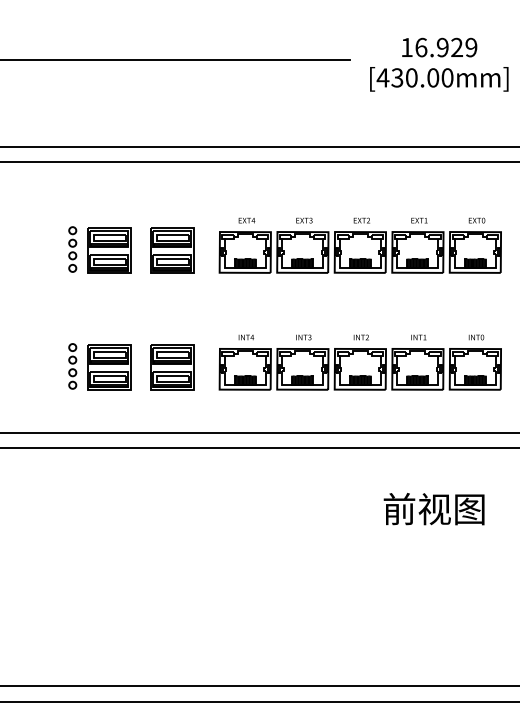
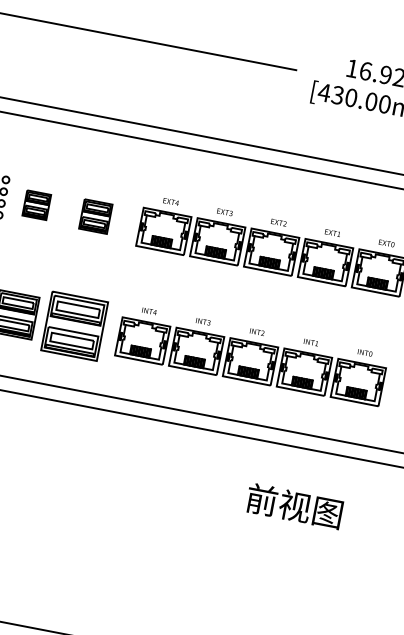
part: (109, 250) -> (36, 205), size x0.6
part: (172, 250) -> (95, 216), size x0.7
part: (172, 367) -> (74, 326), size x1.4

